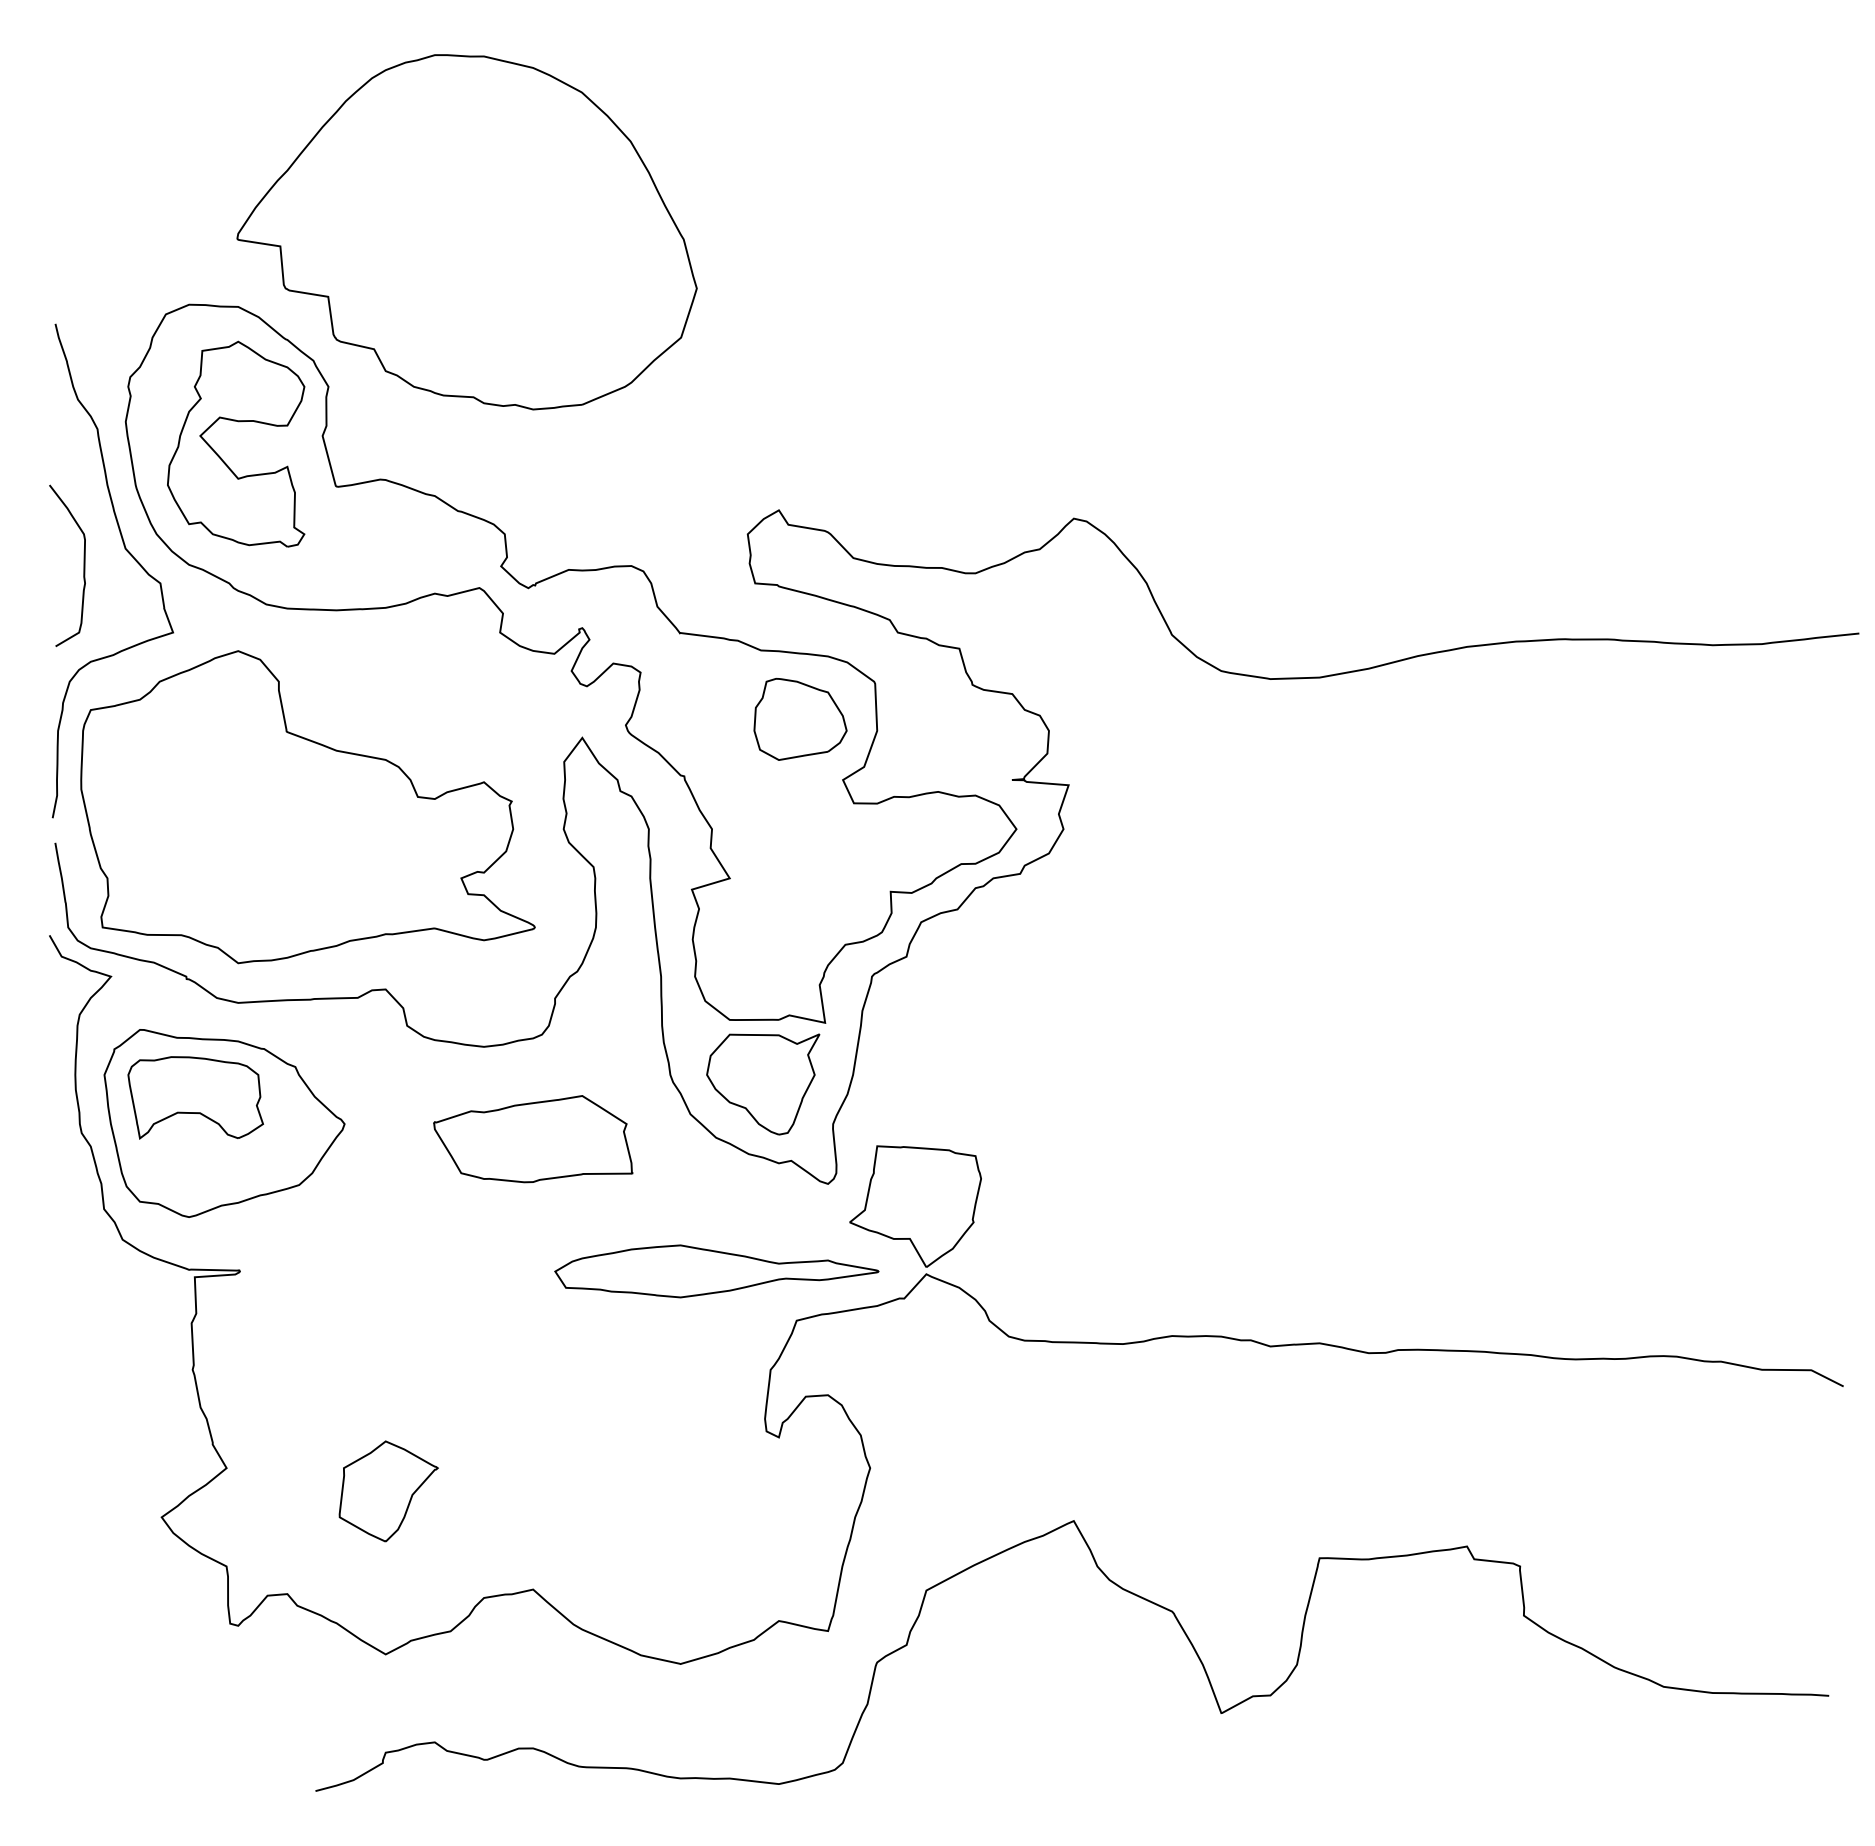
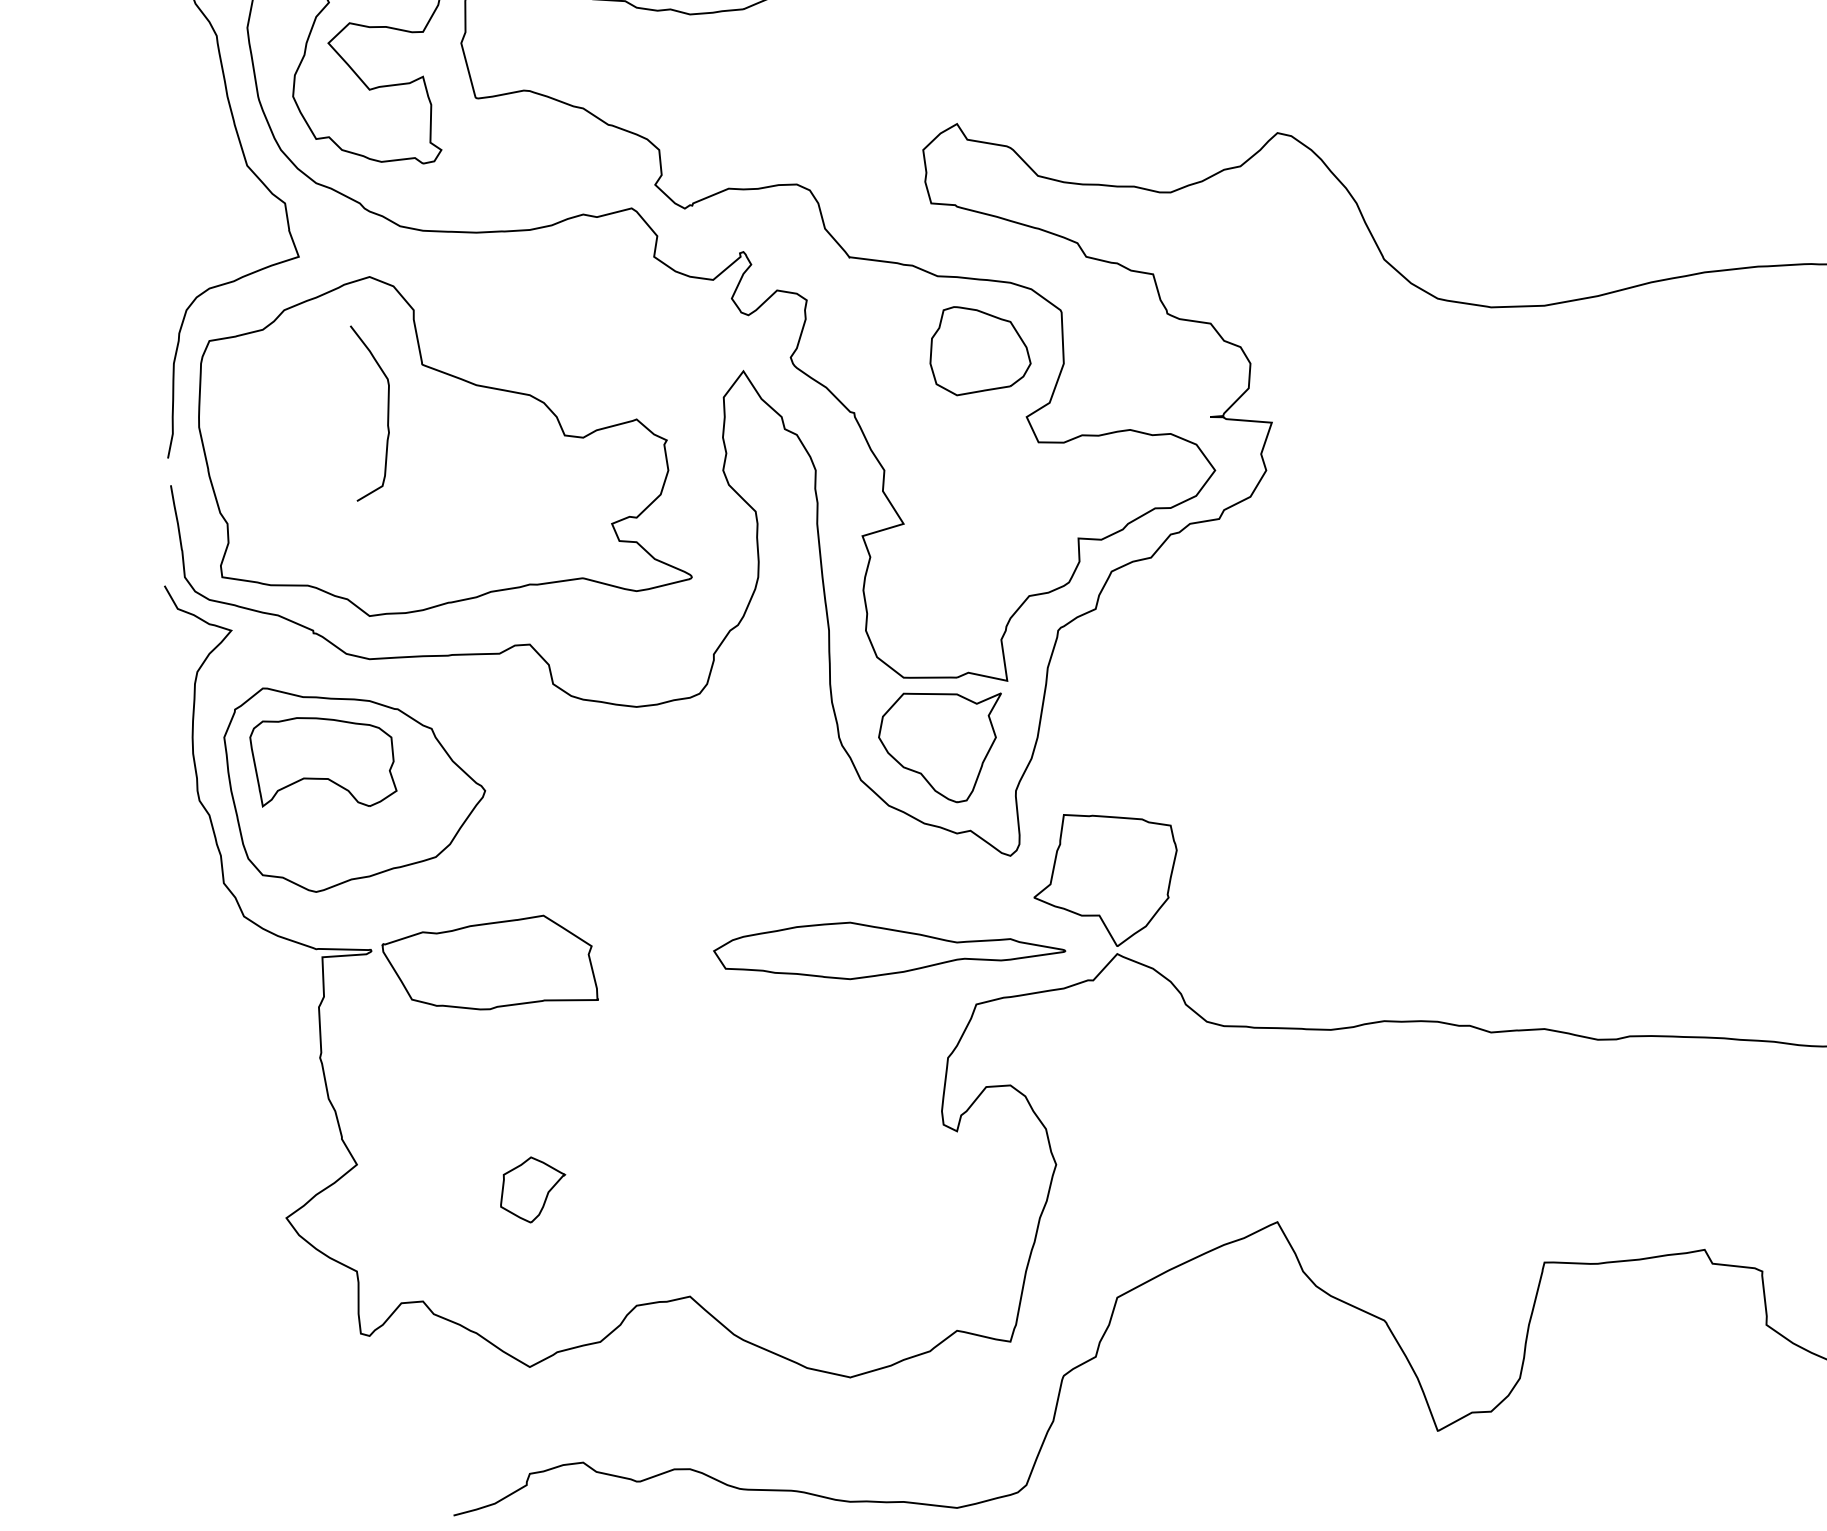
curve: (83, 565) -> (387, 413), moved
part: (533, 1139) -> (490, 962), moved
part: (388, 1491) -> (532, 1190), size x0.6

